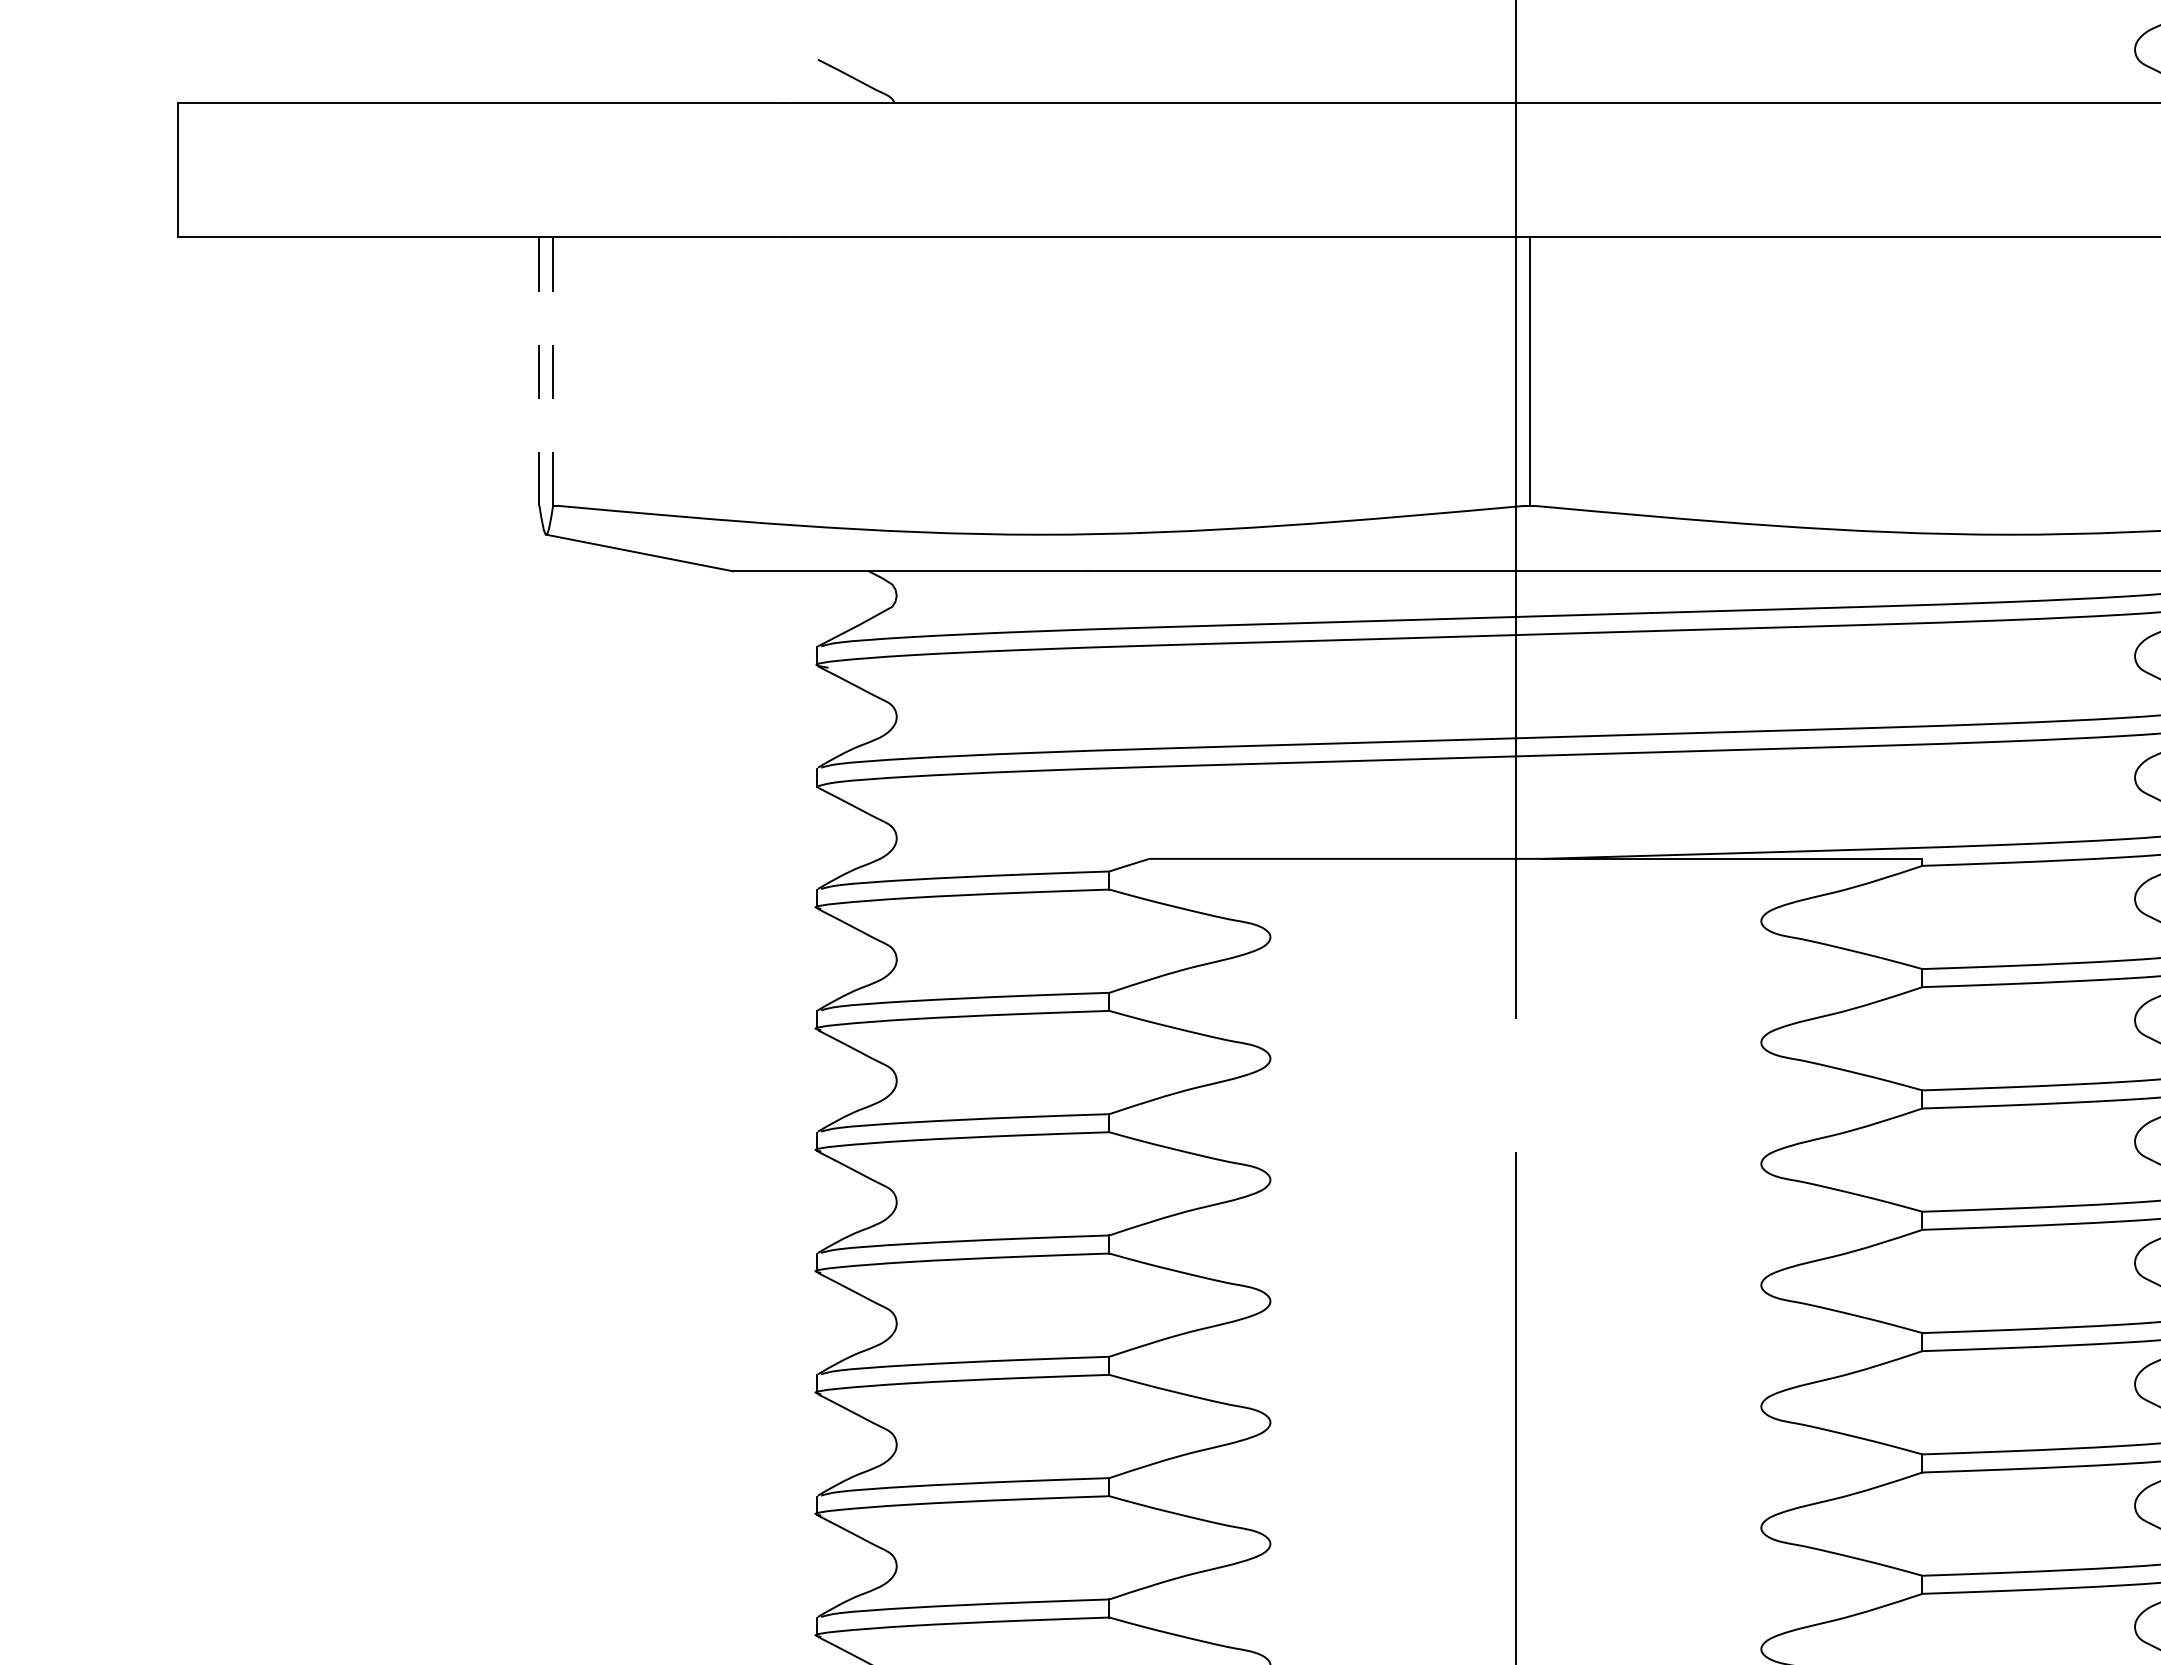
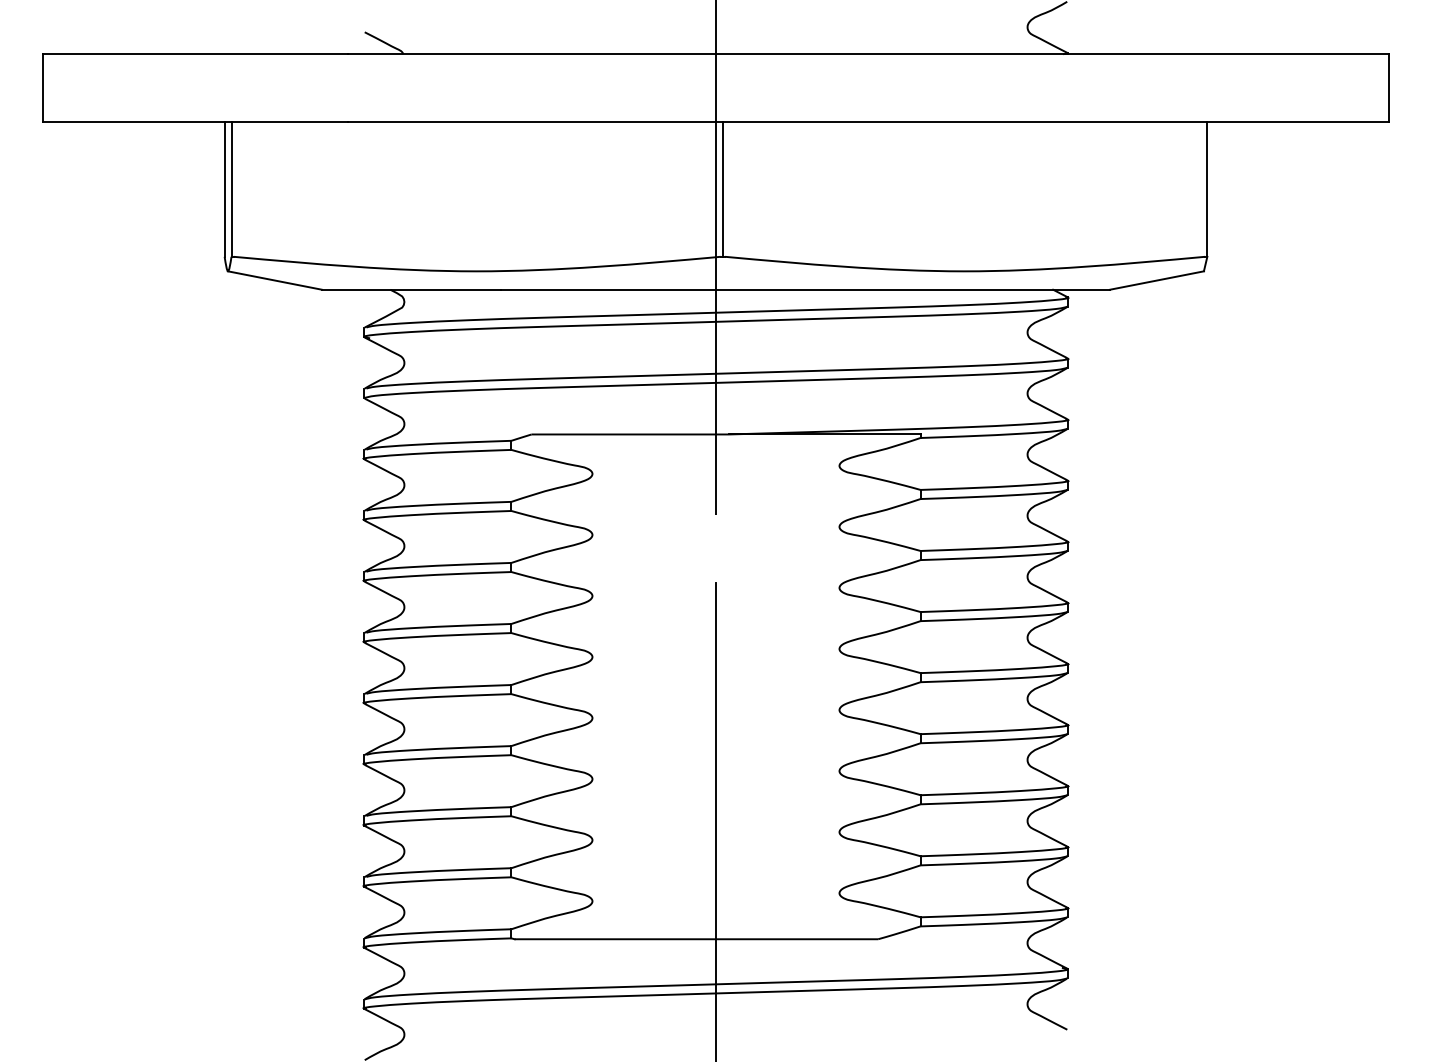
line: (539, 372) -> (224, 189), dashed -> solid
line: (553, 372) -> (231, 189), dashed -> solid

